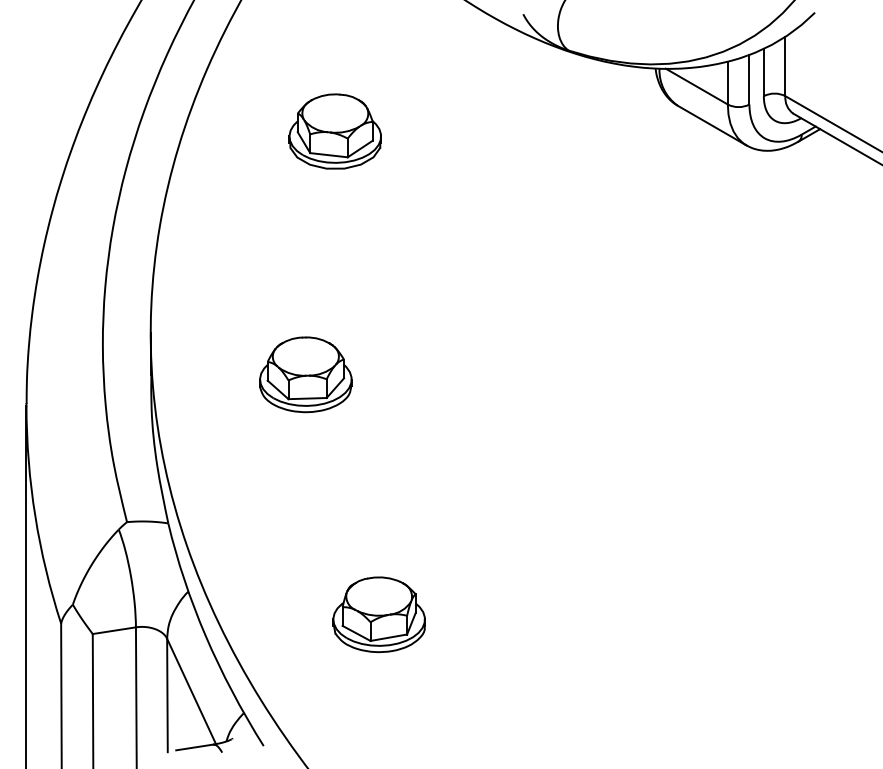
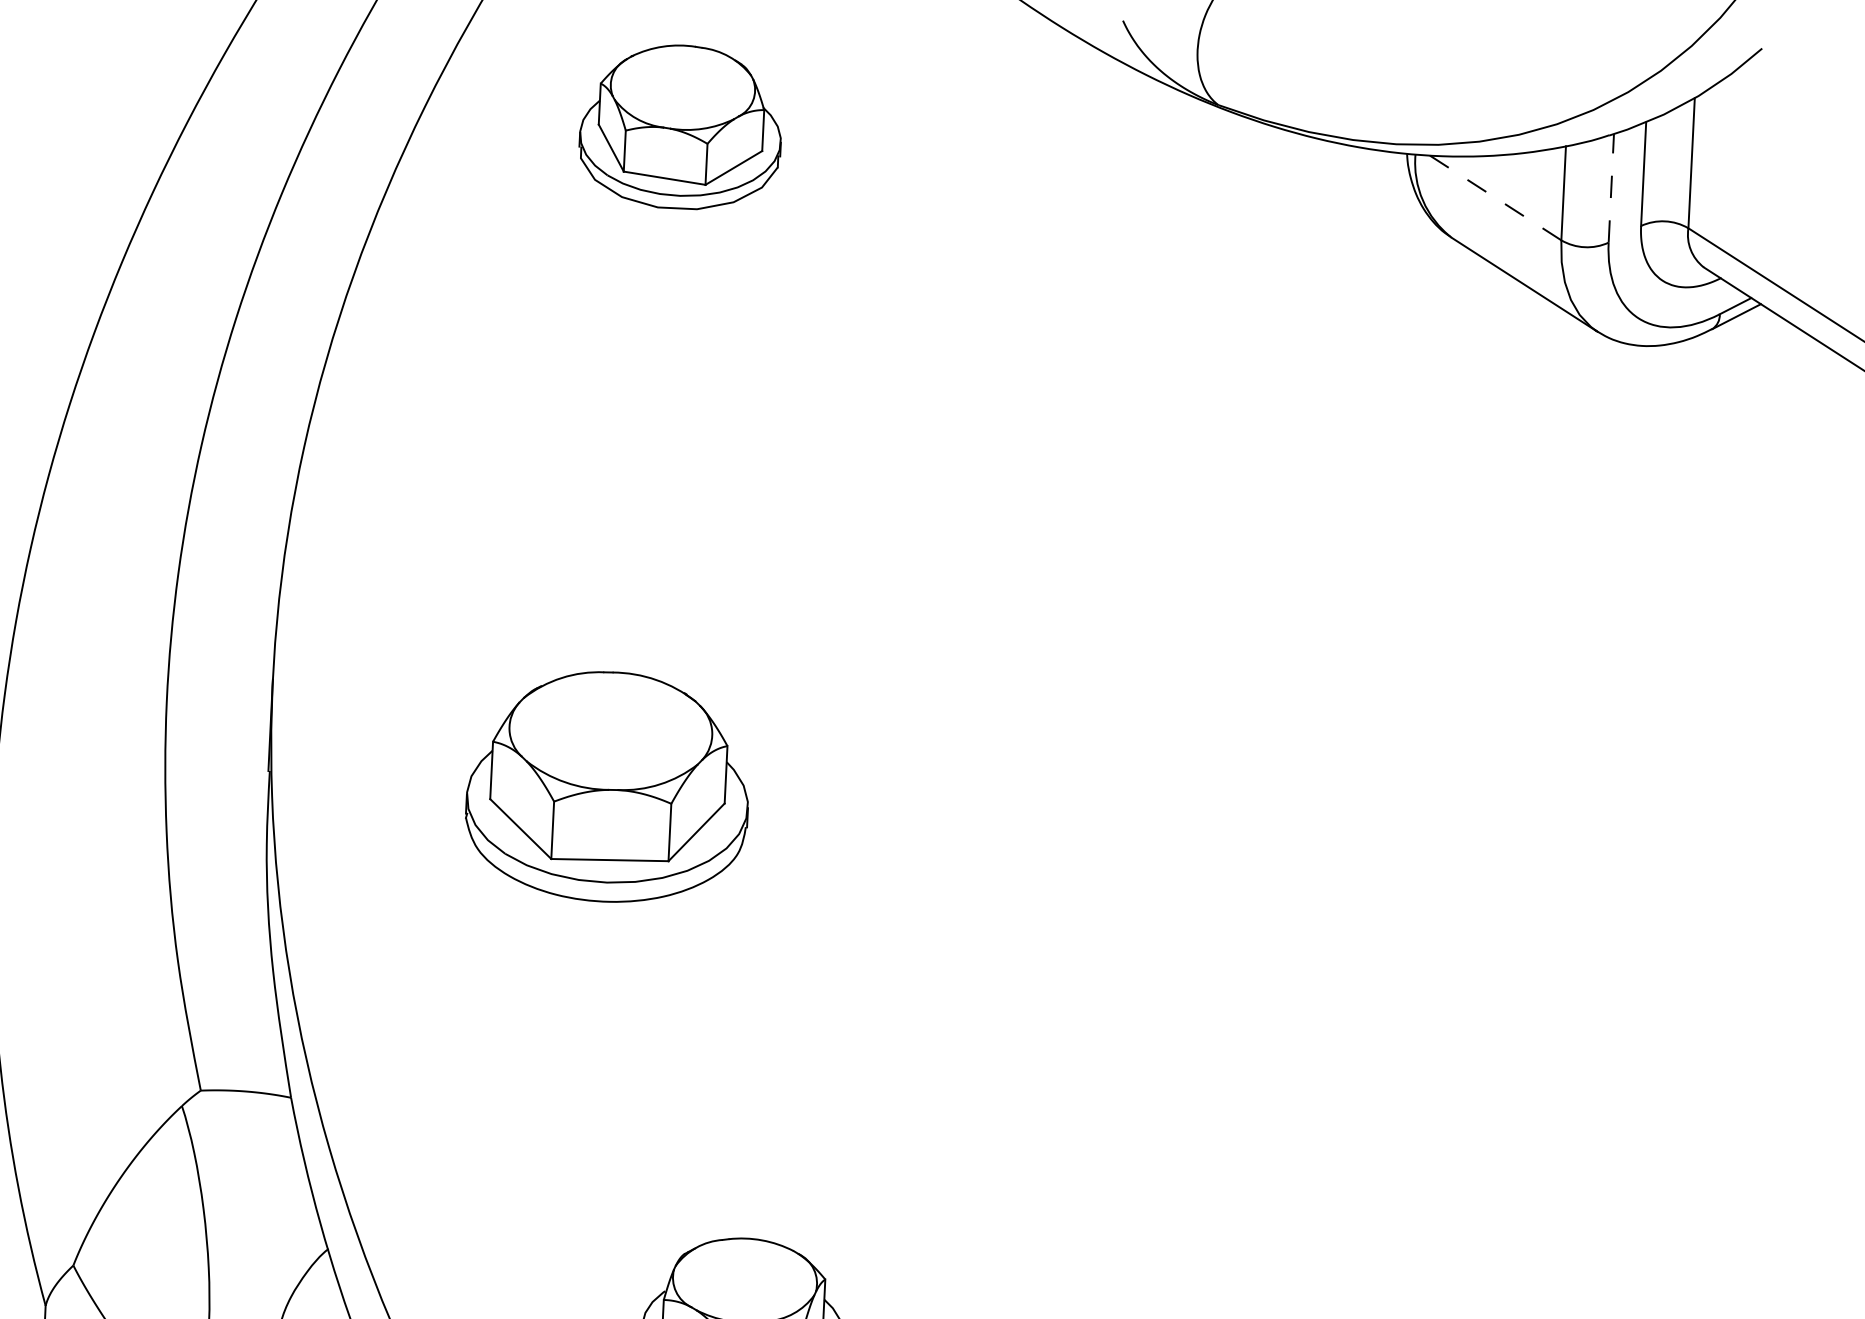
line: (749, 79) -> (1611, 187), solid -> dashed
line: (696, 86) -> (1494, 197), solid -> dashed
part: (334, 131) -> (679, 126), moved
part: (305, 374) -> (607, 786), size x1.4

